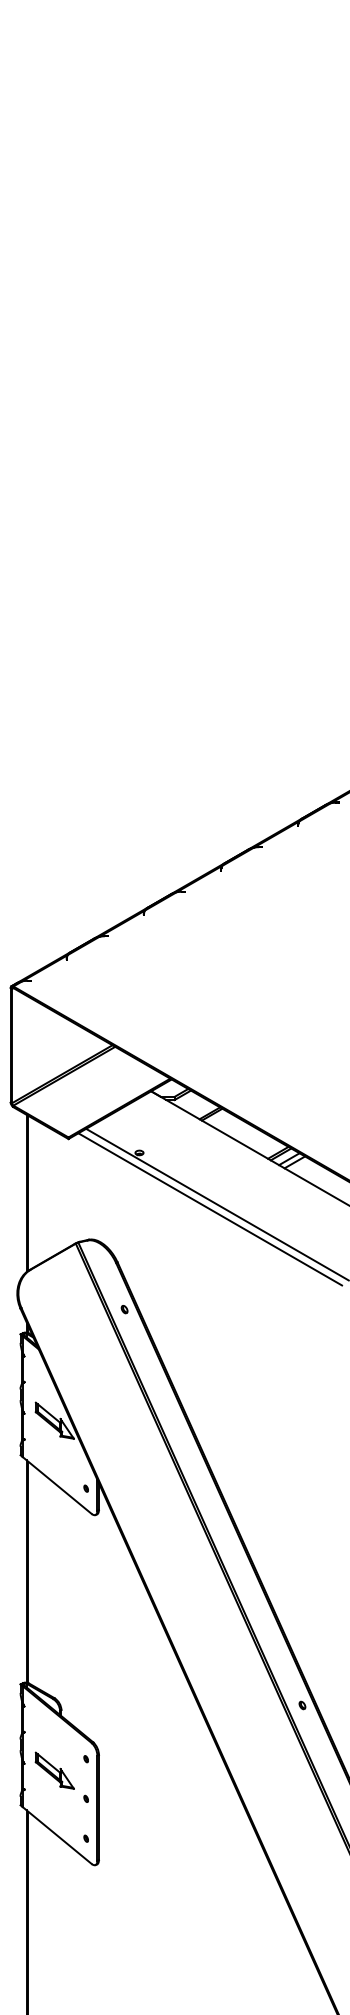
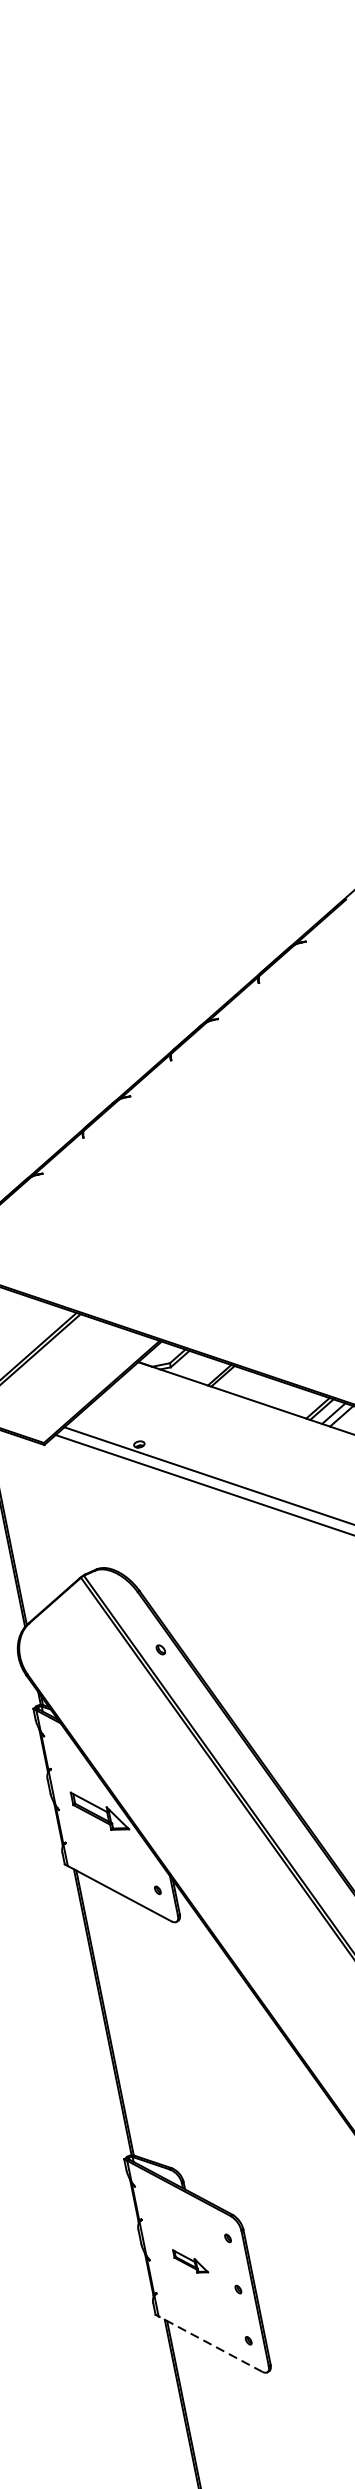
part: (54, 1770) -> (190, 2261), size x0.6
line: (57, 1835) -> (210, 2344), solid -> dashed

